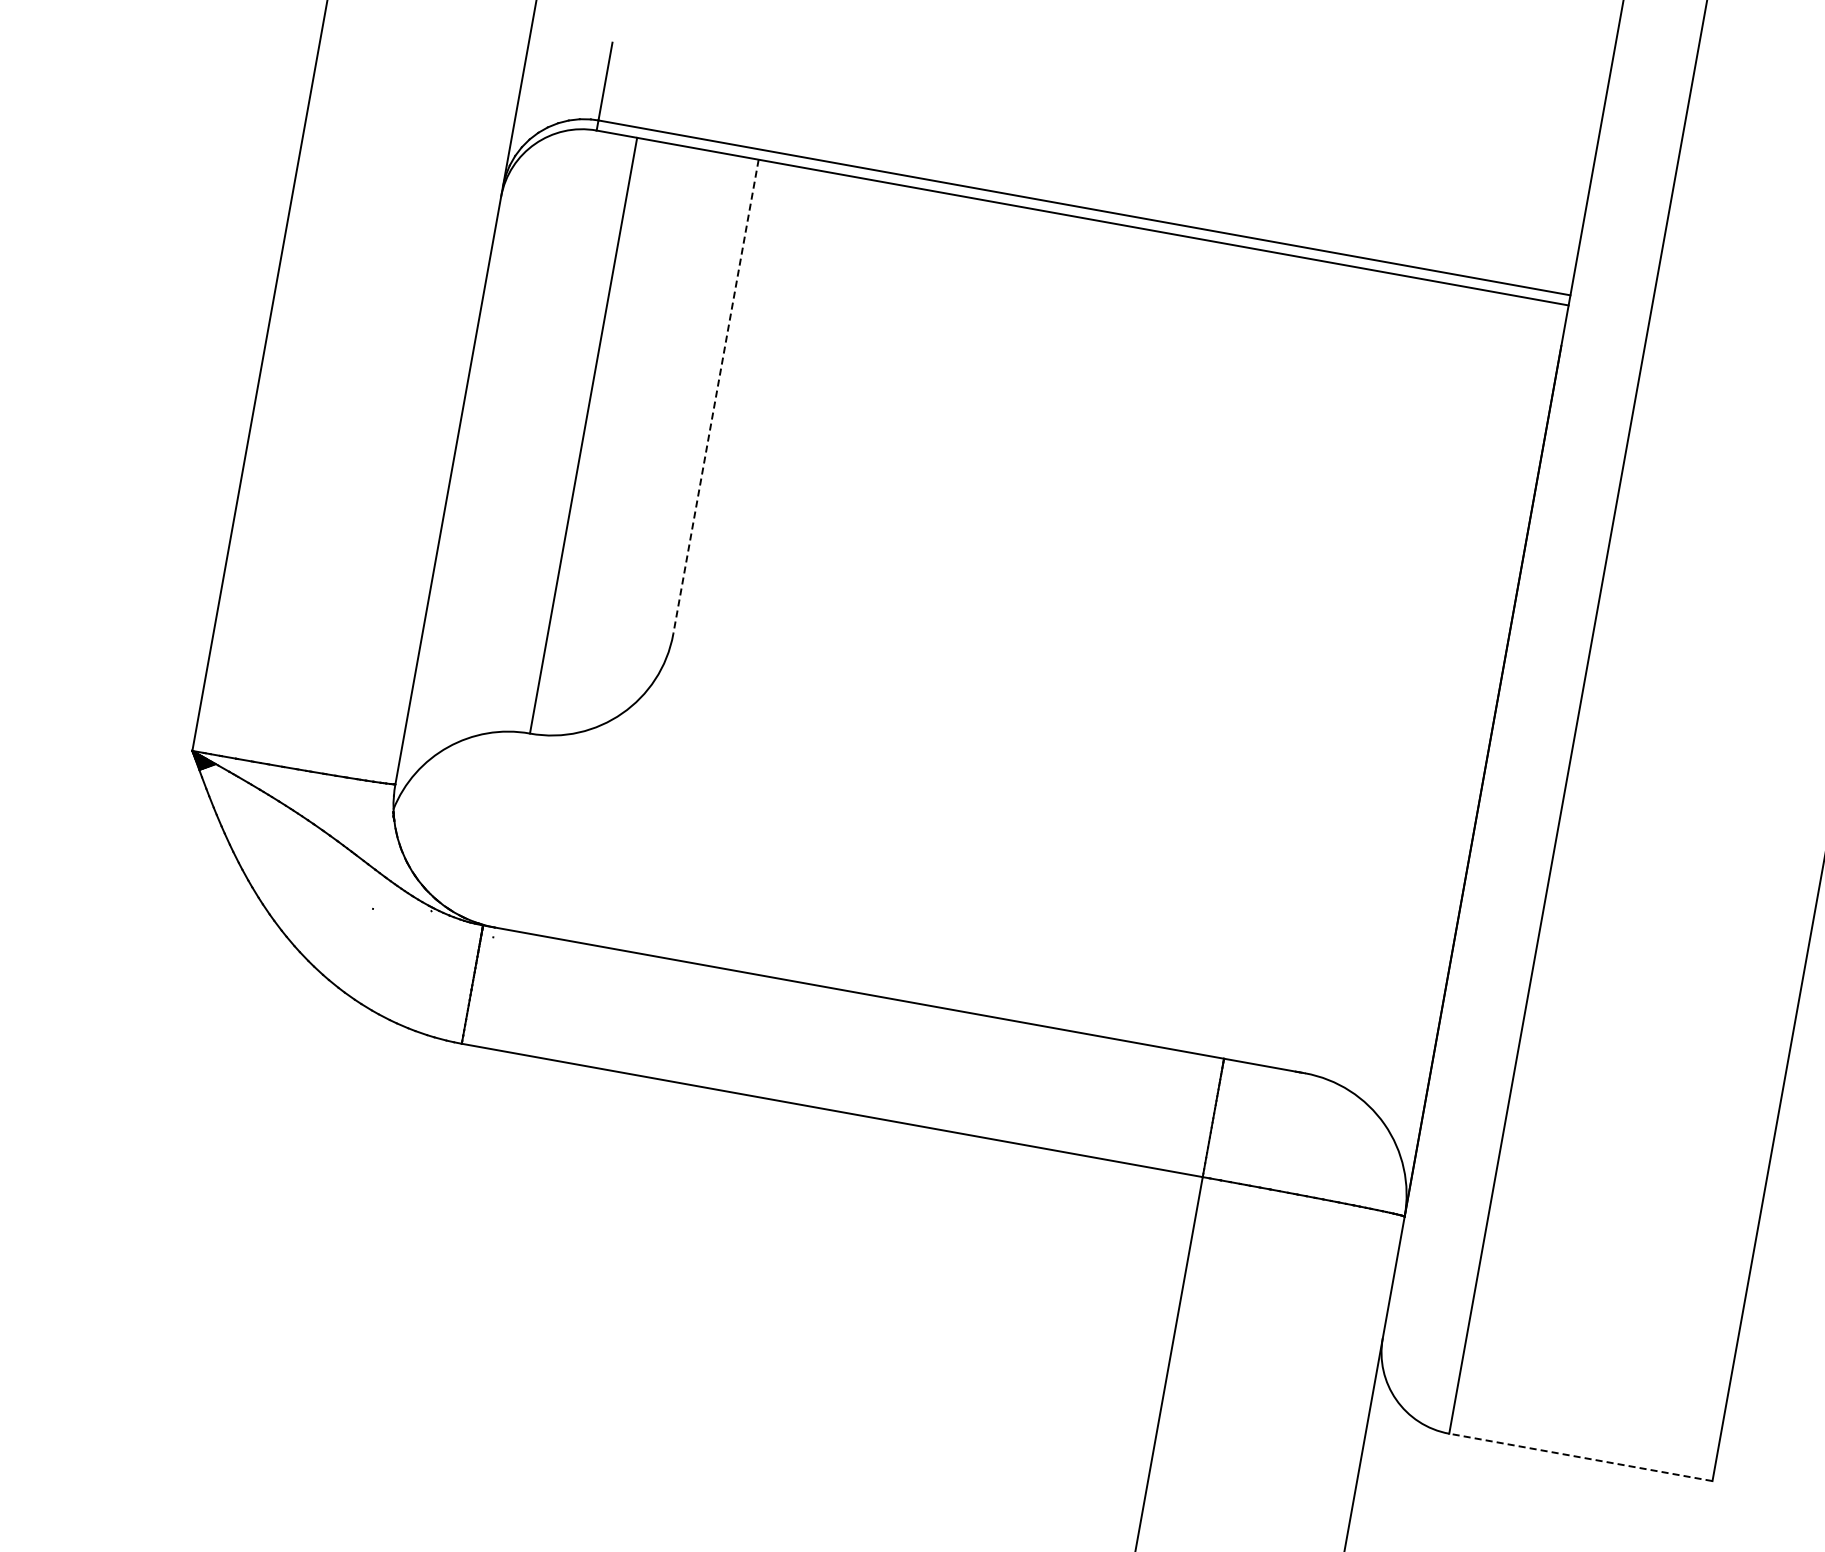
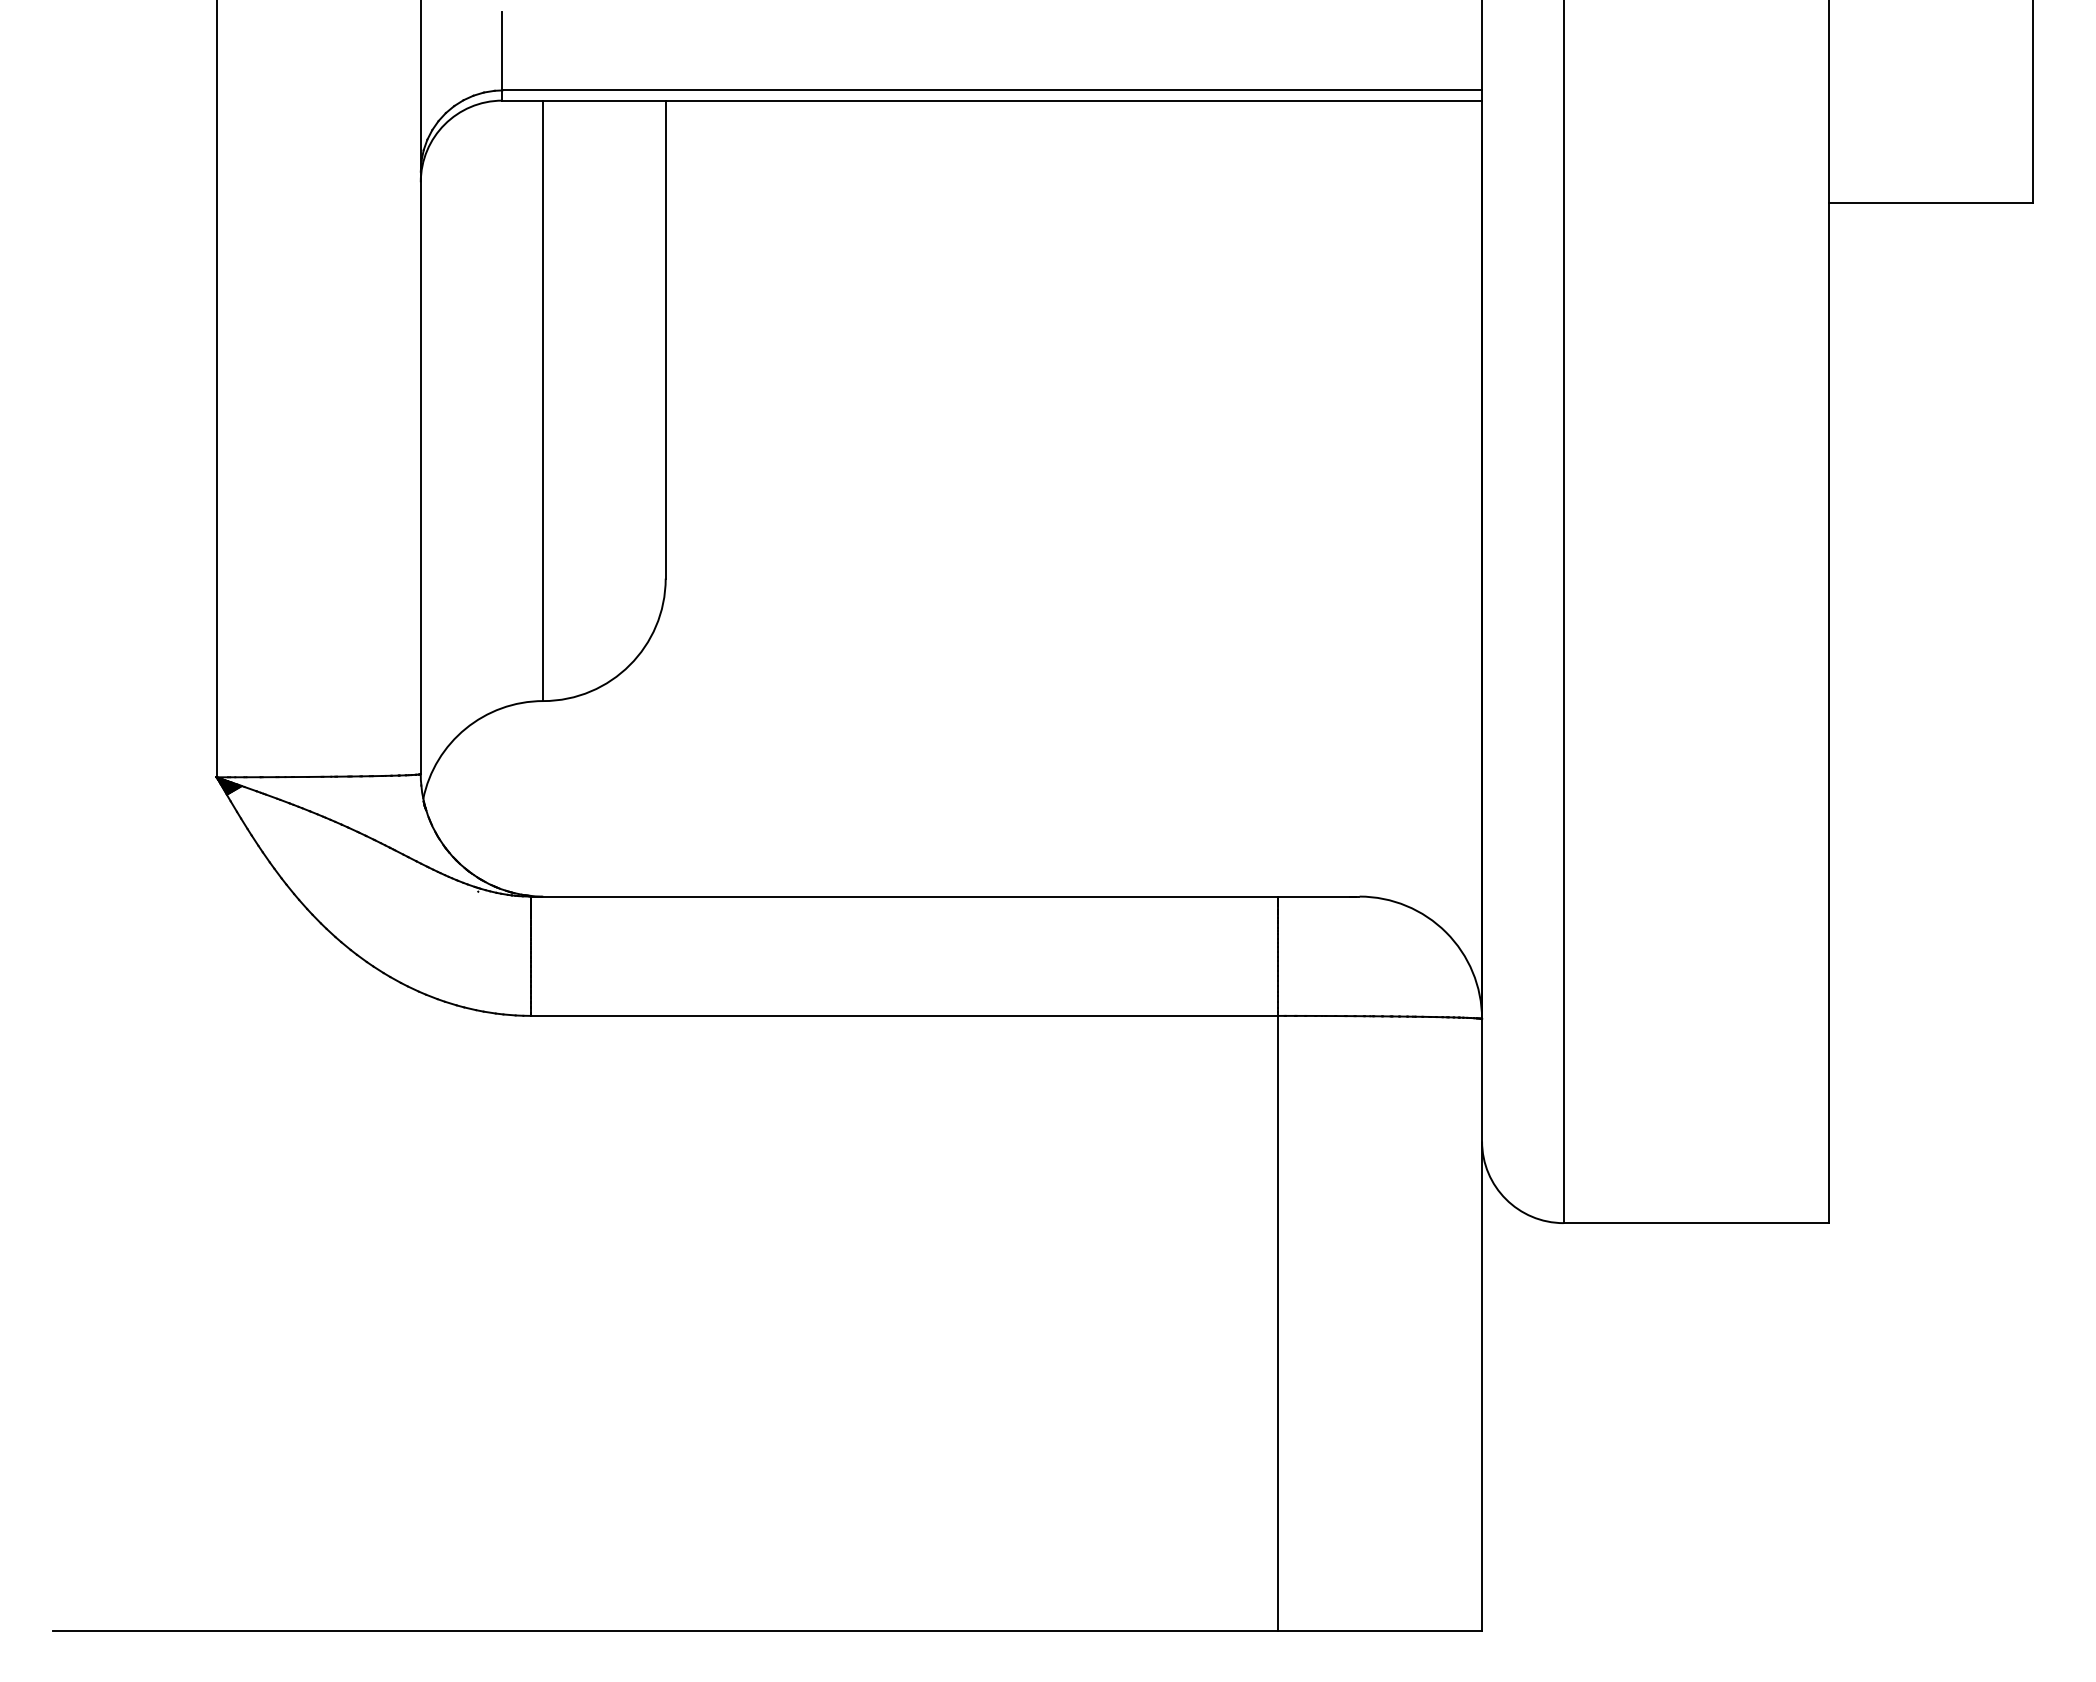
line: (715, 396) -> (665, 339), dashed -> solid
line: (1580, 1457) -> (1696, 1223), dashed -> solid

